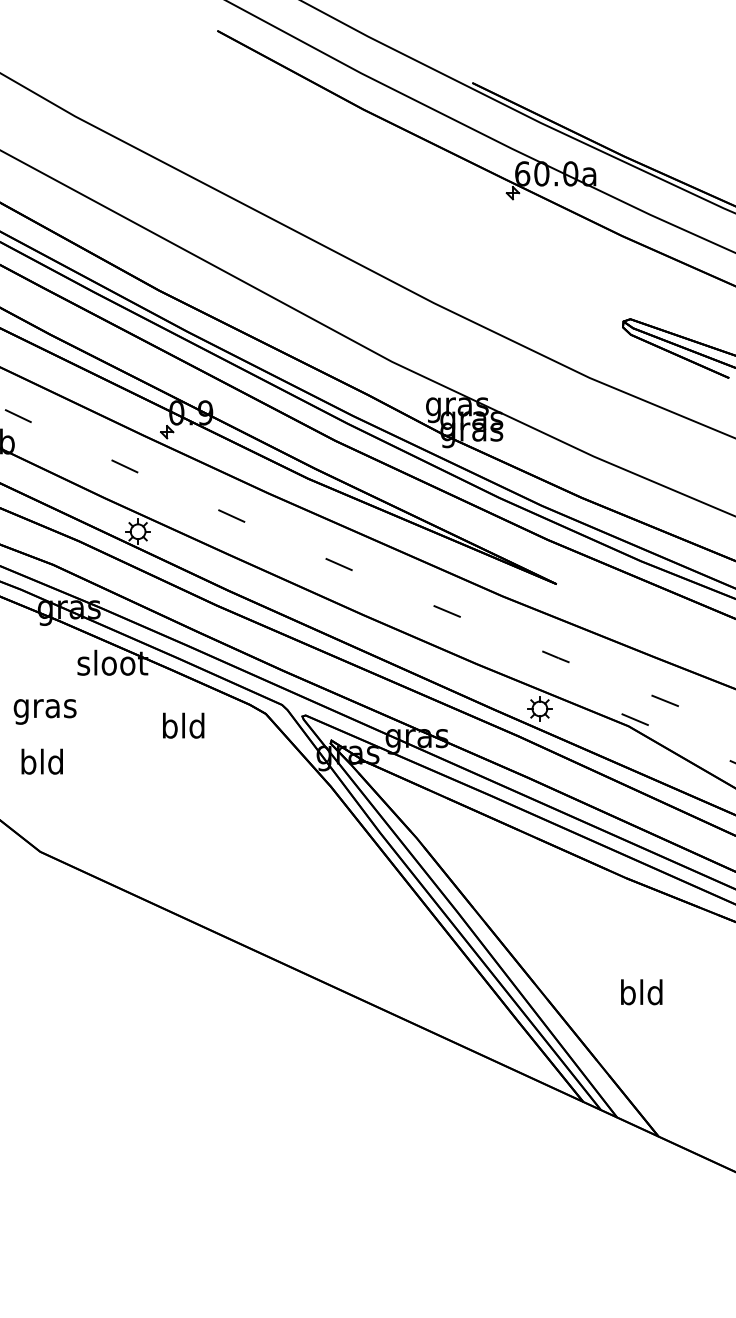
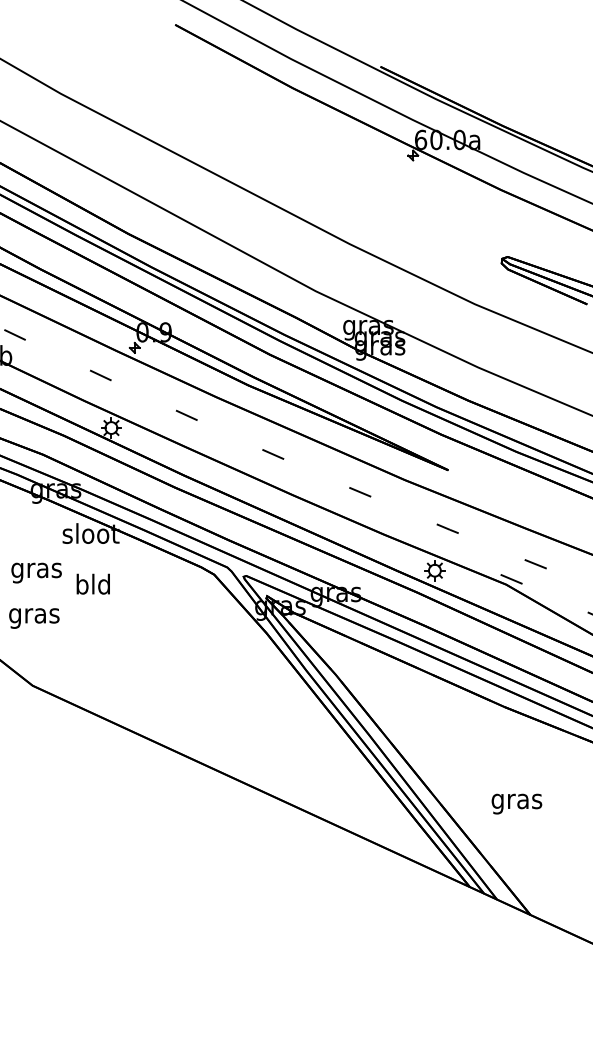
text: (183, 725) -> (93, 584), moved
text: (42, 764) -> (34, 615), bld -> gras
text: (641, 995) -> (516, 801), bld -> gras

